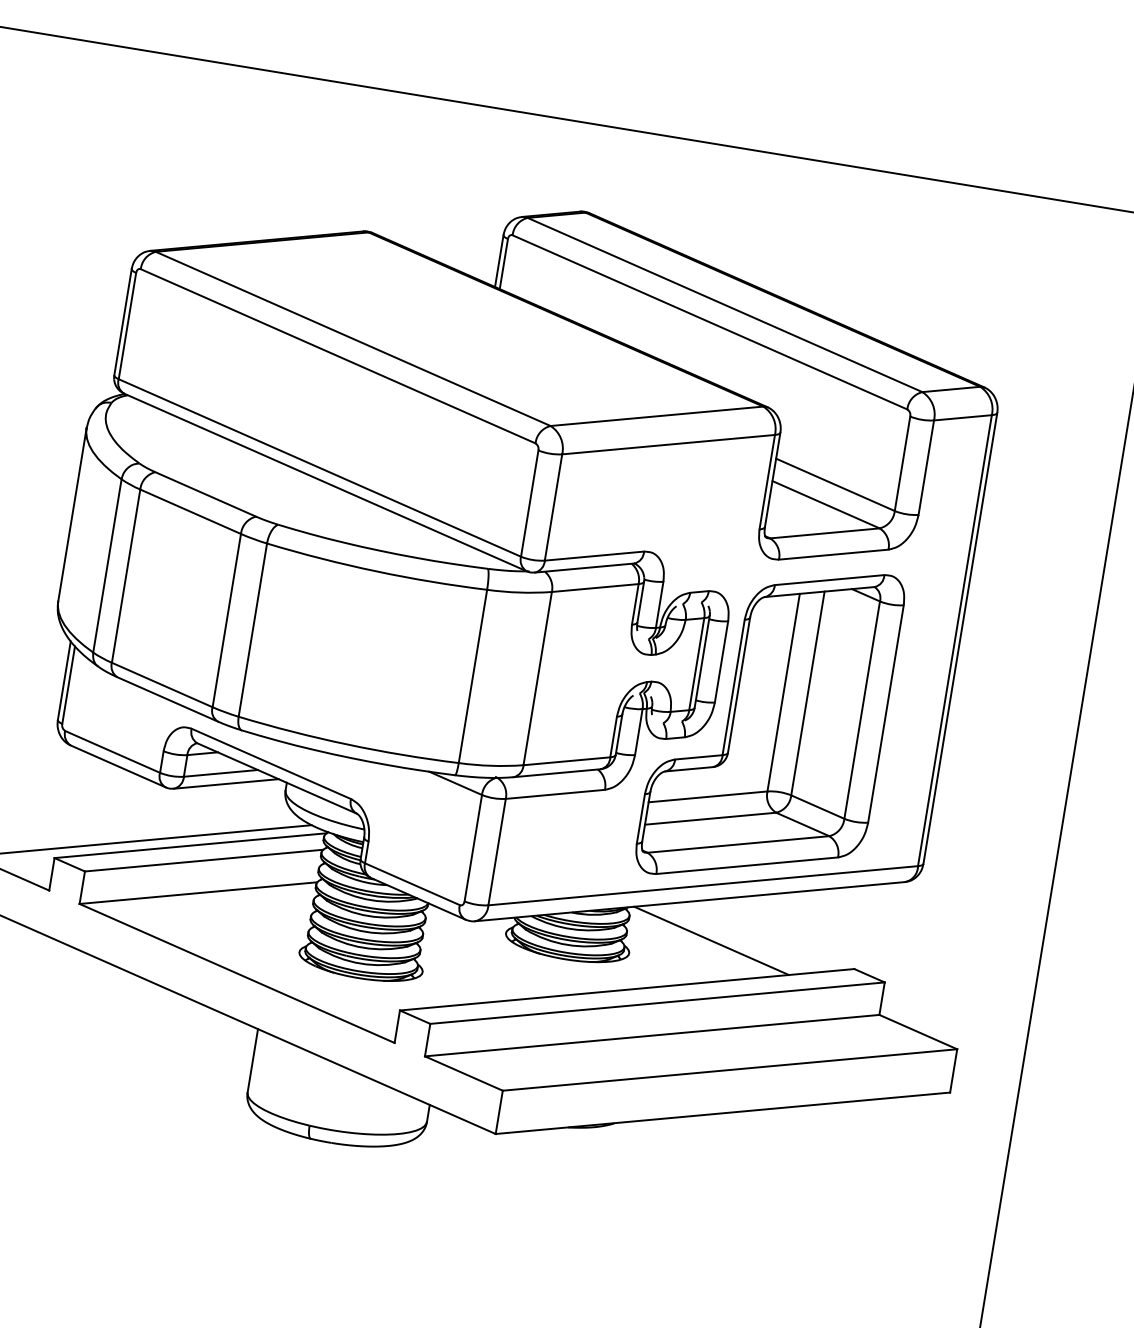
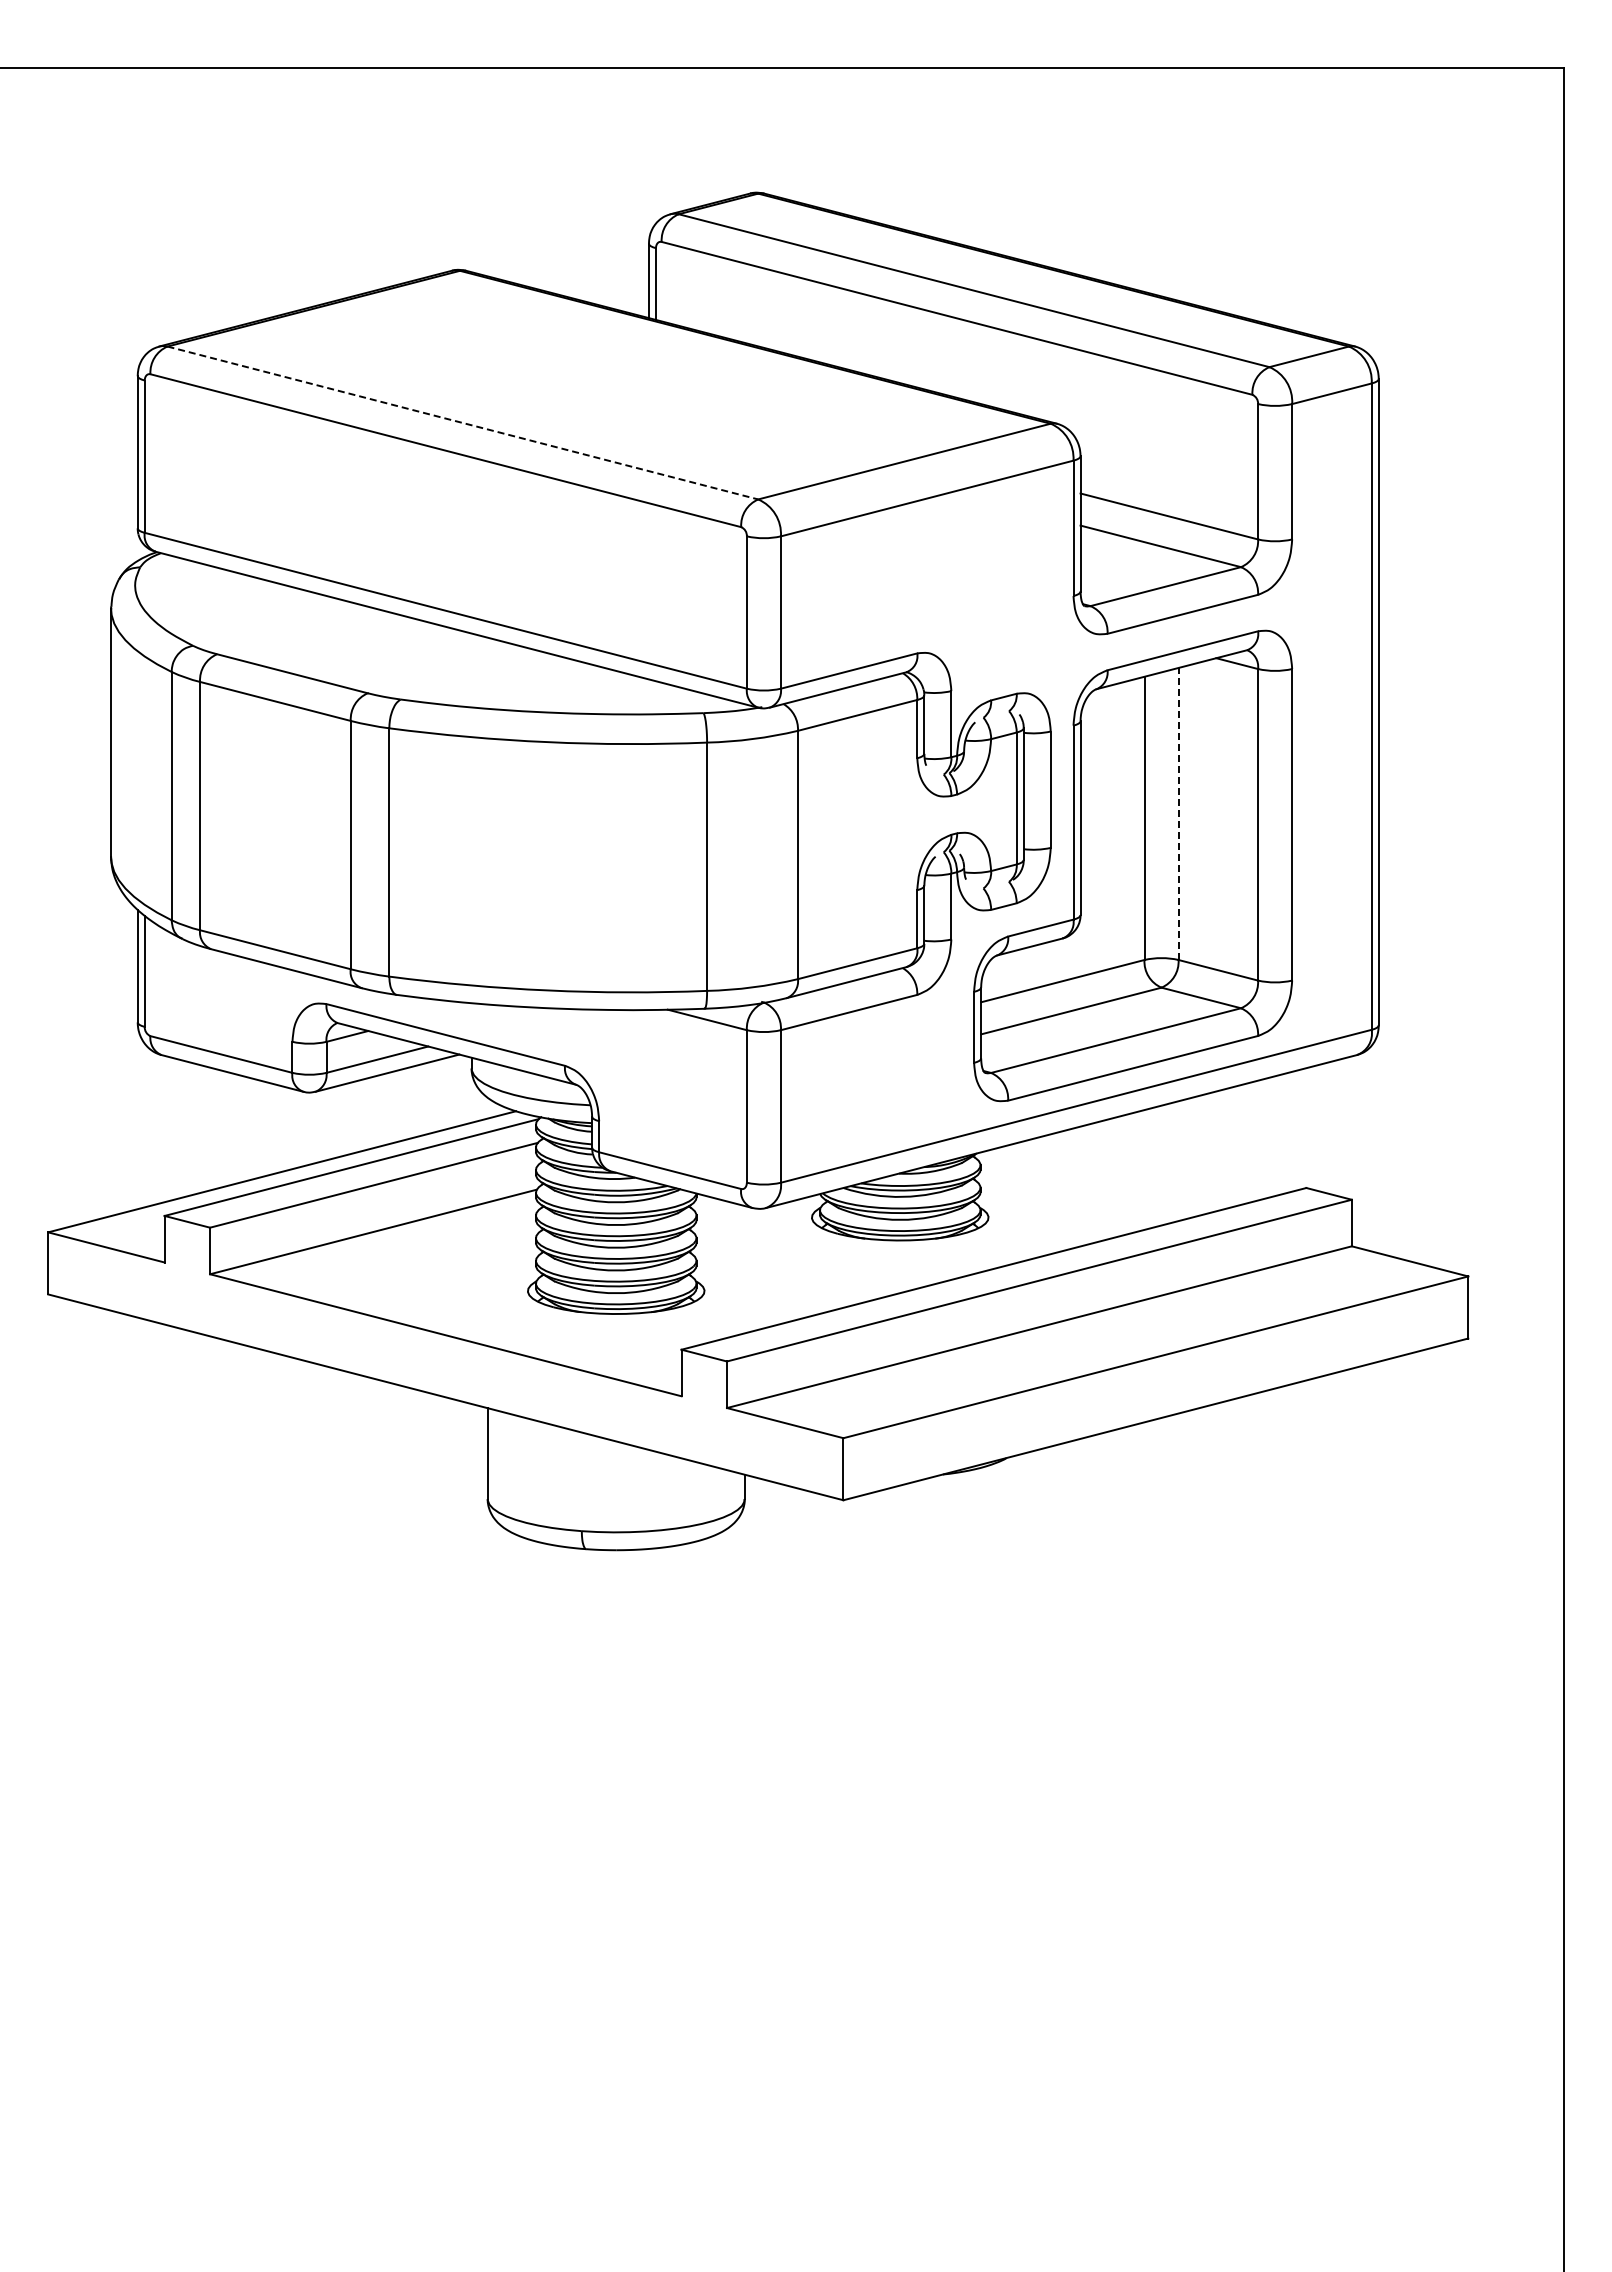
line: (353, 339) -> (463, 423), solid -> dashed
line: (807, 693) -> (1178, 813), solid -> dashed
line: (711, 940) -> (1100, 1181), removed

